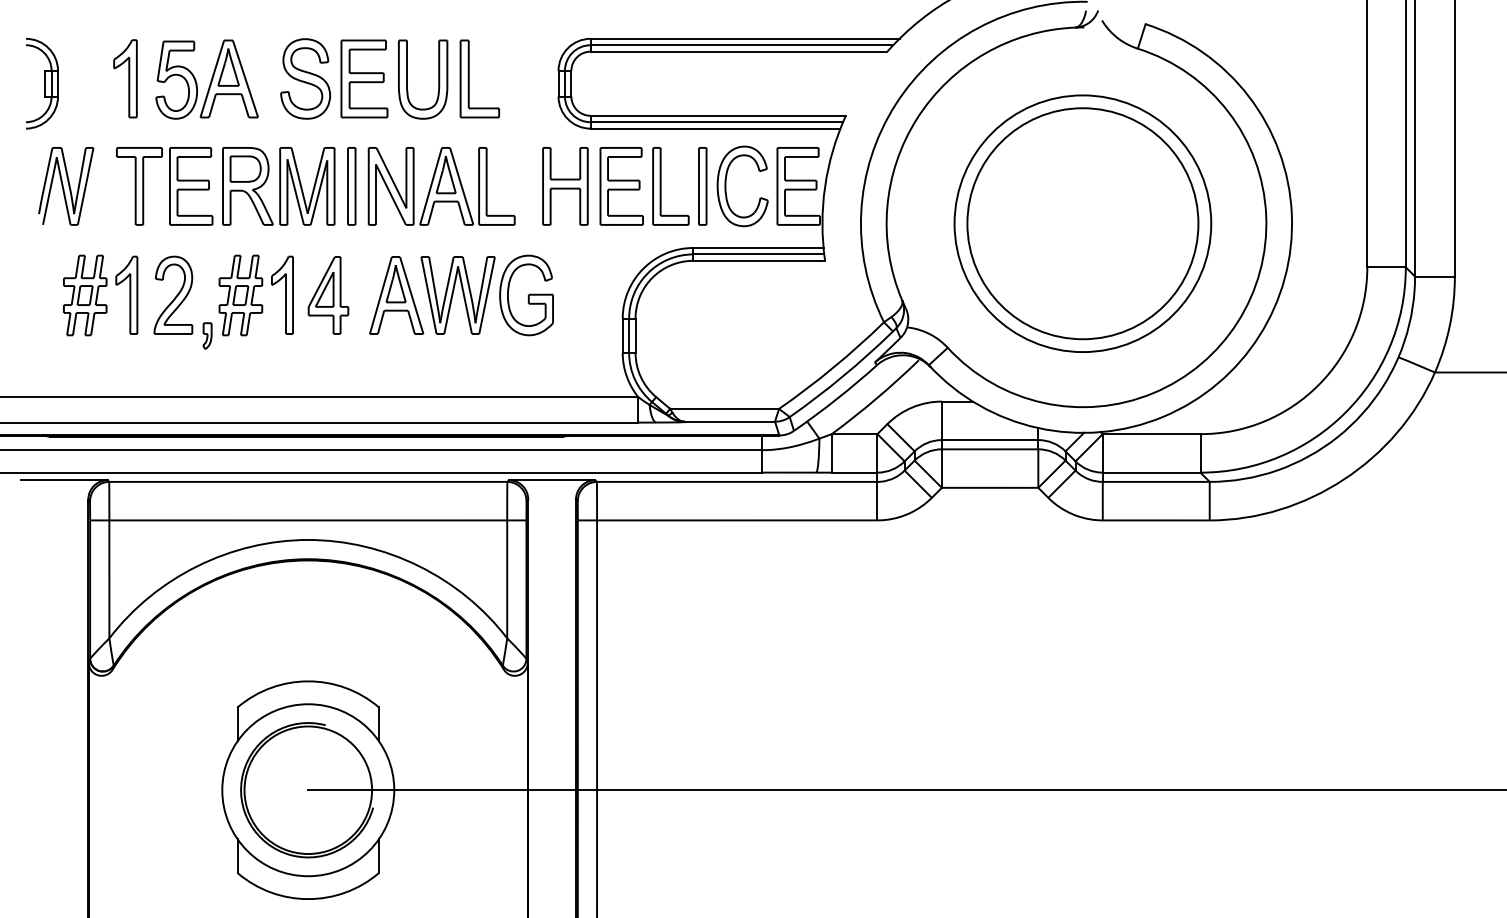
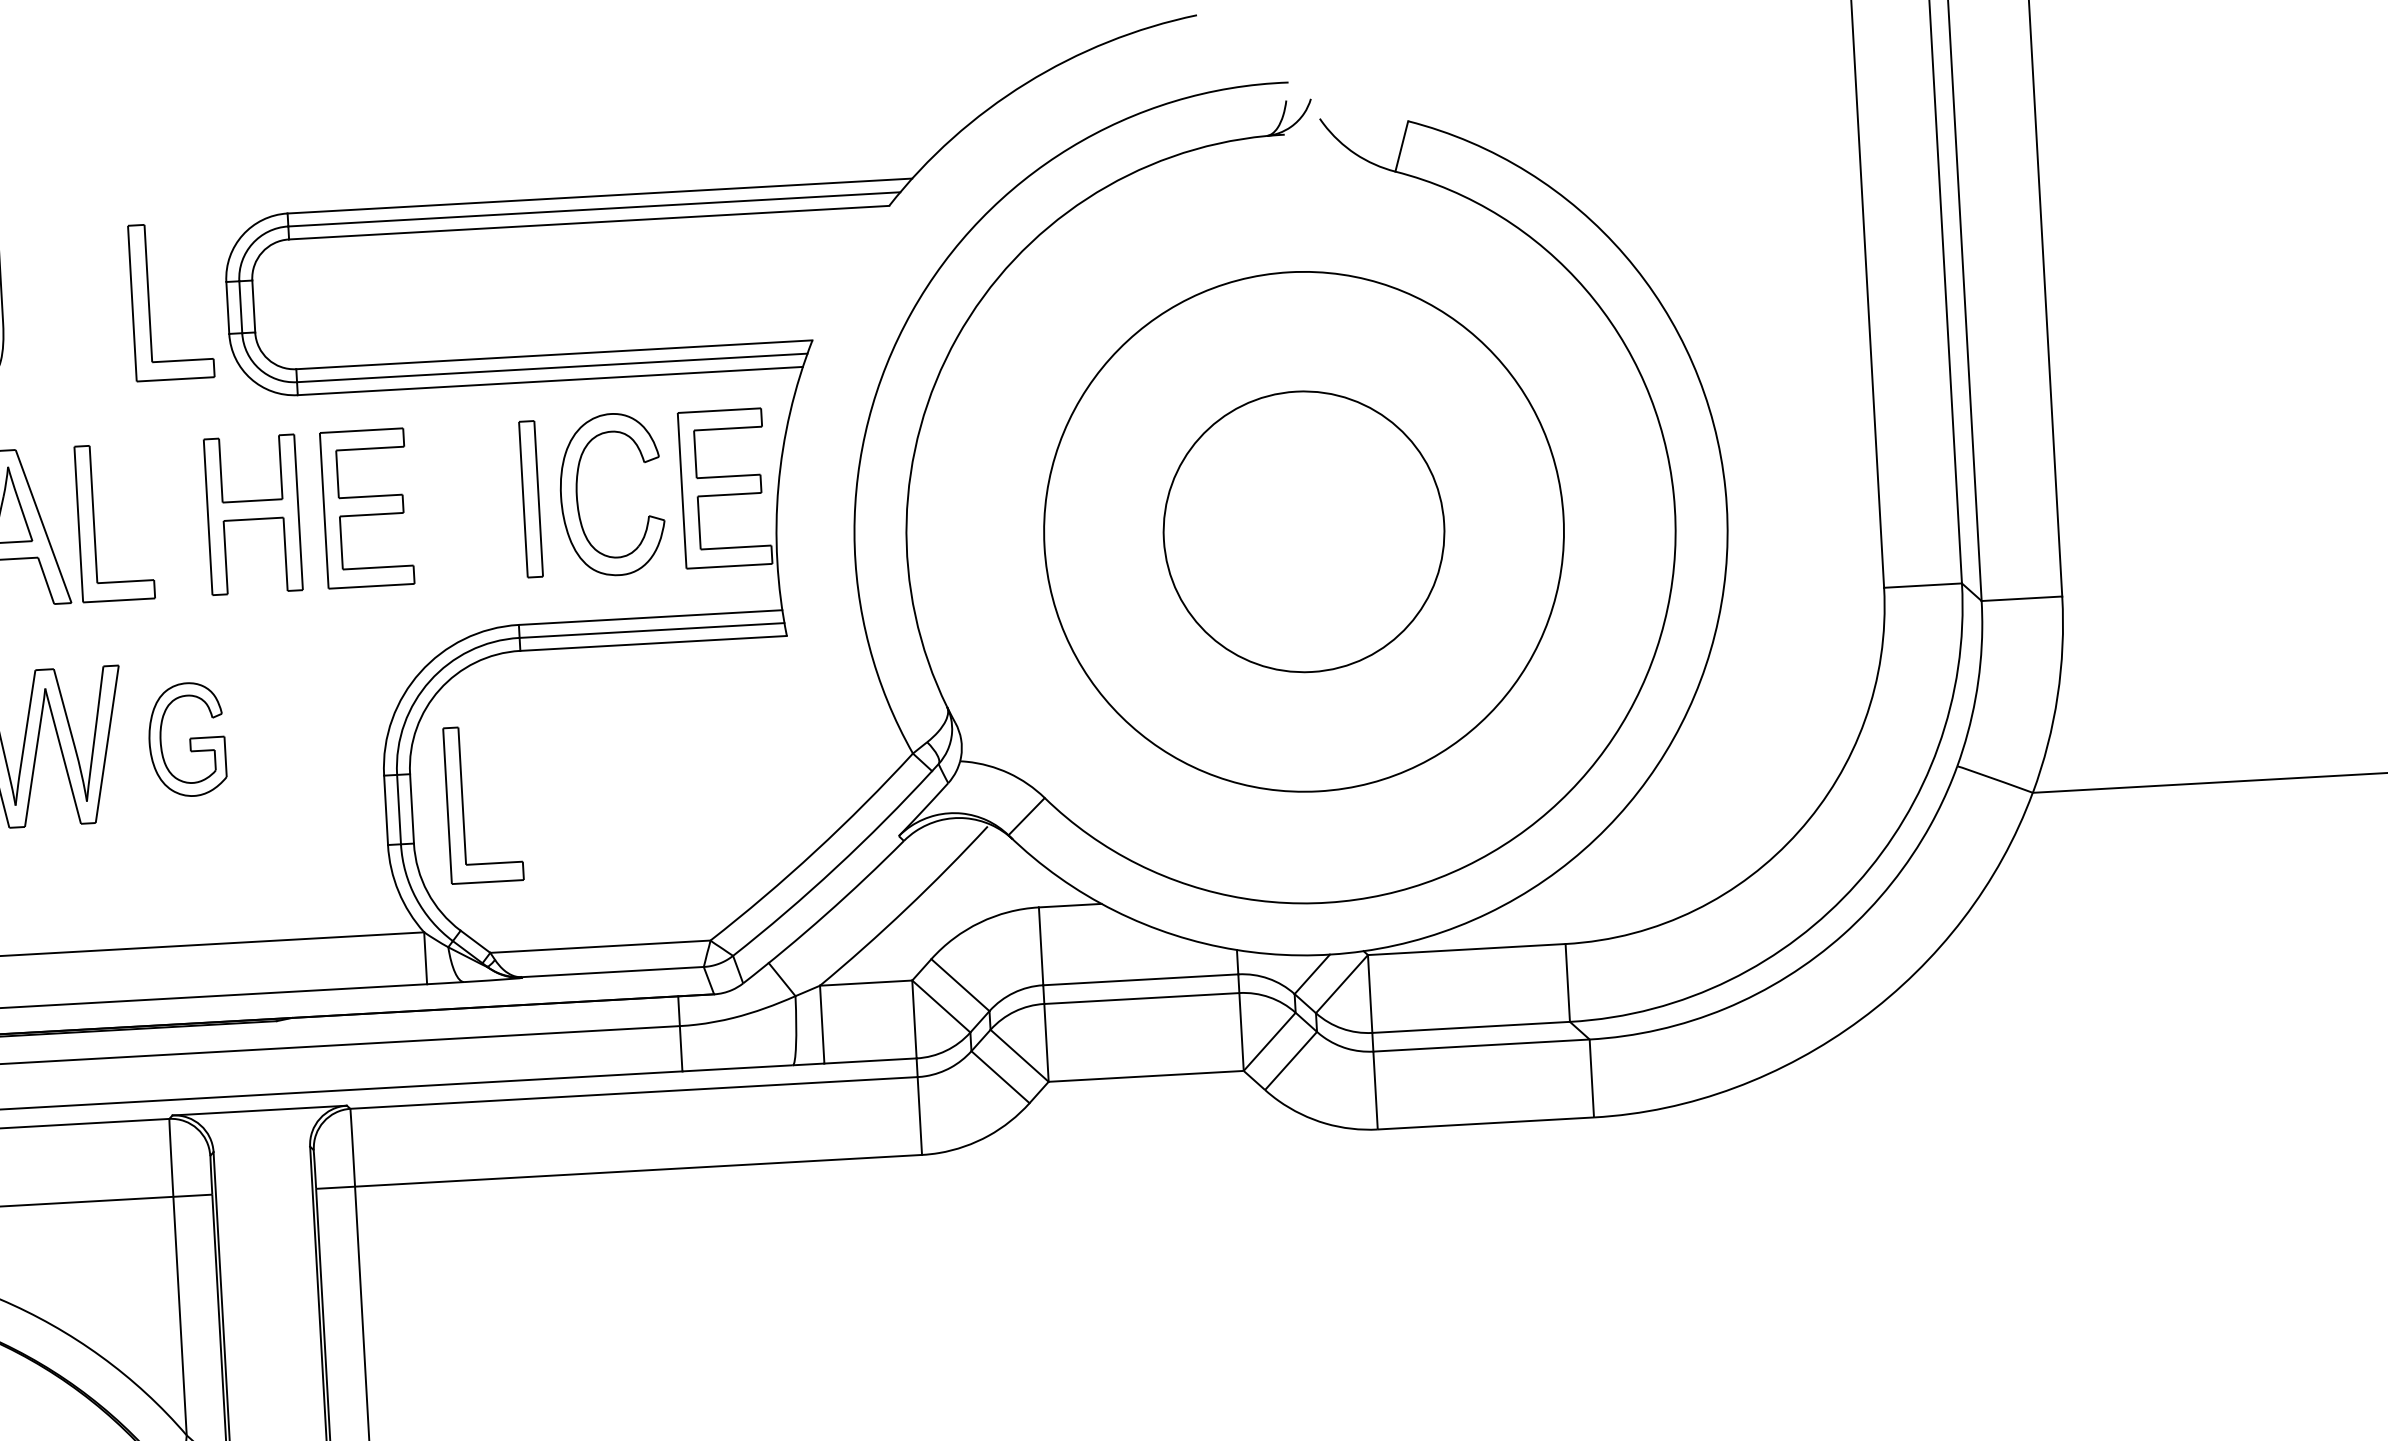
part: (469, 78) -> (150, 301), moved
part: (661, 186) -> (464, 805), moved
circle: (1082, 223) -> (1303, 531), size x0.6
part: (526, 295) -> (186, 739), size x0.7

